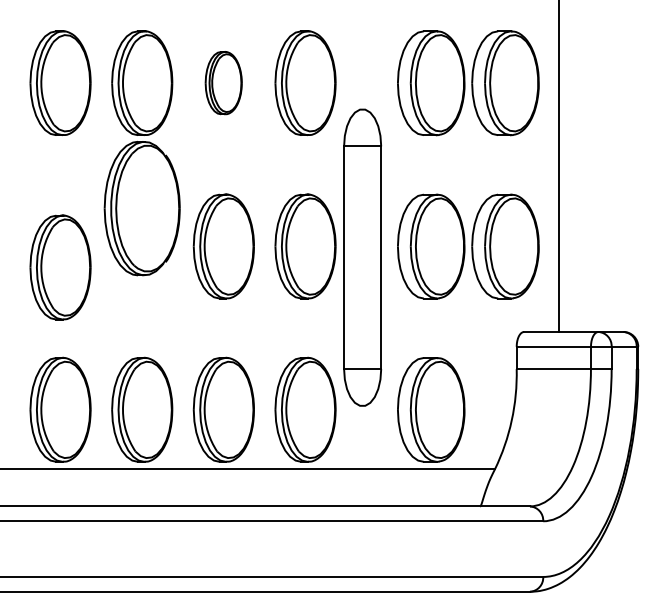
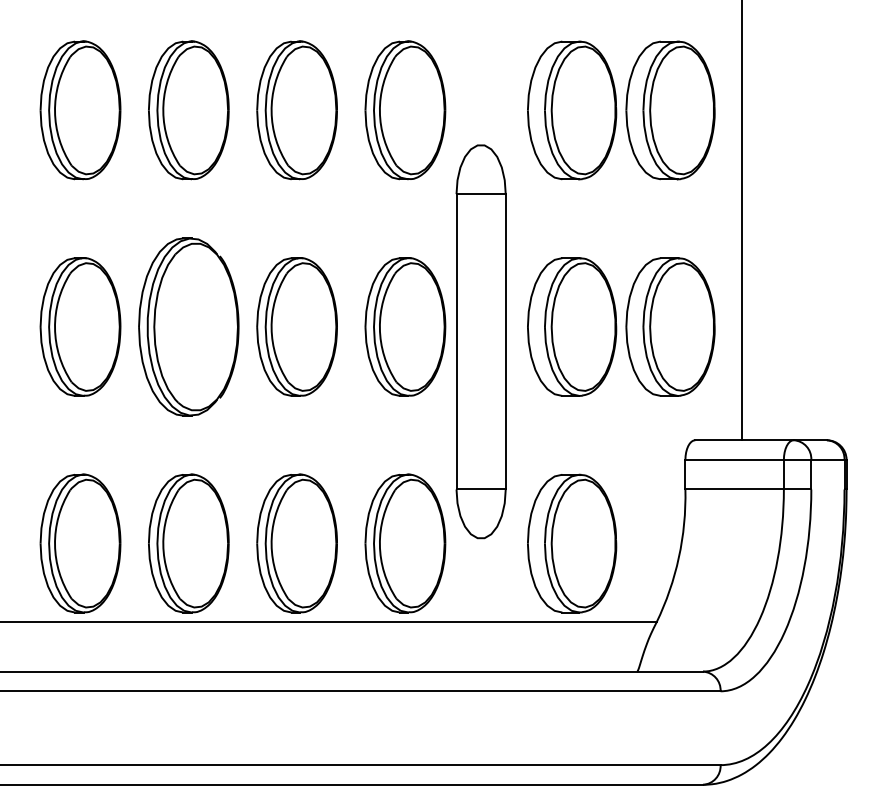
part: (223, 82) -> (296, 109), size x1.67
part: (141, 208) -> (187, 326), moved
part: (60, 267) -> (80, 326), moved

